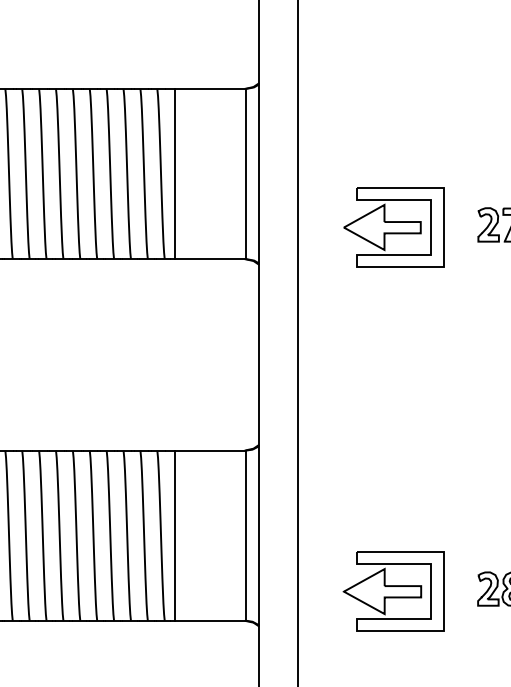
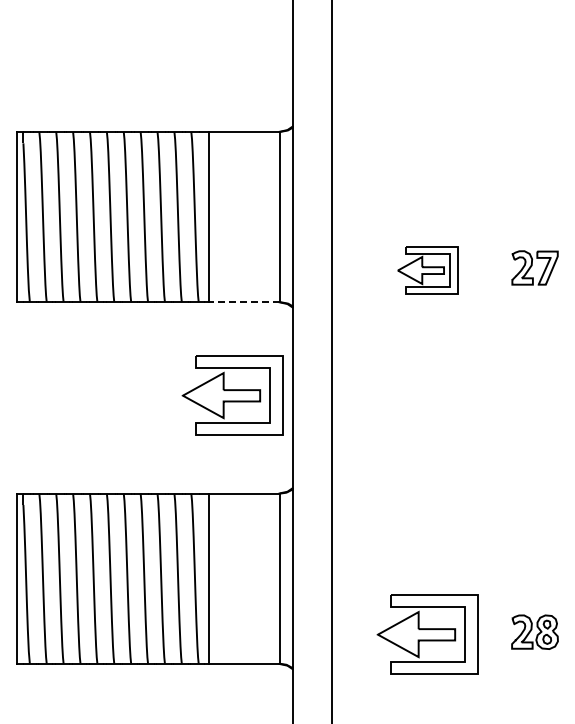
part: (393, 227) -> (427, 270), size x0.6
line: (210, 259) -> (244, 302), solid -> dashed
part: (198, 352) -> (232, 395), added

